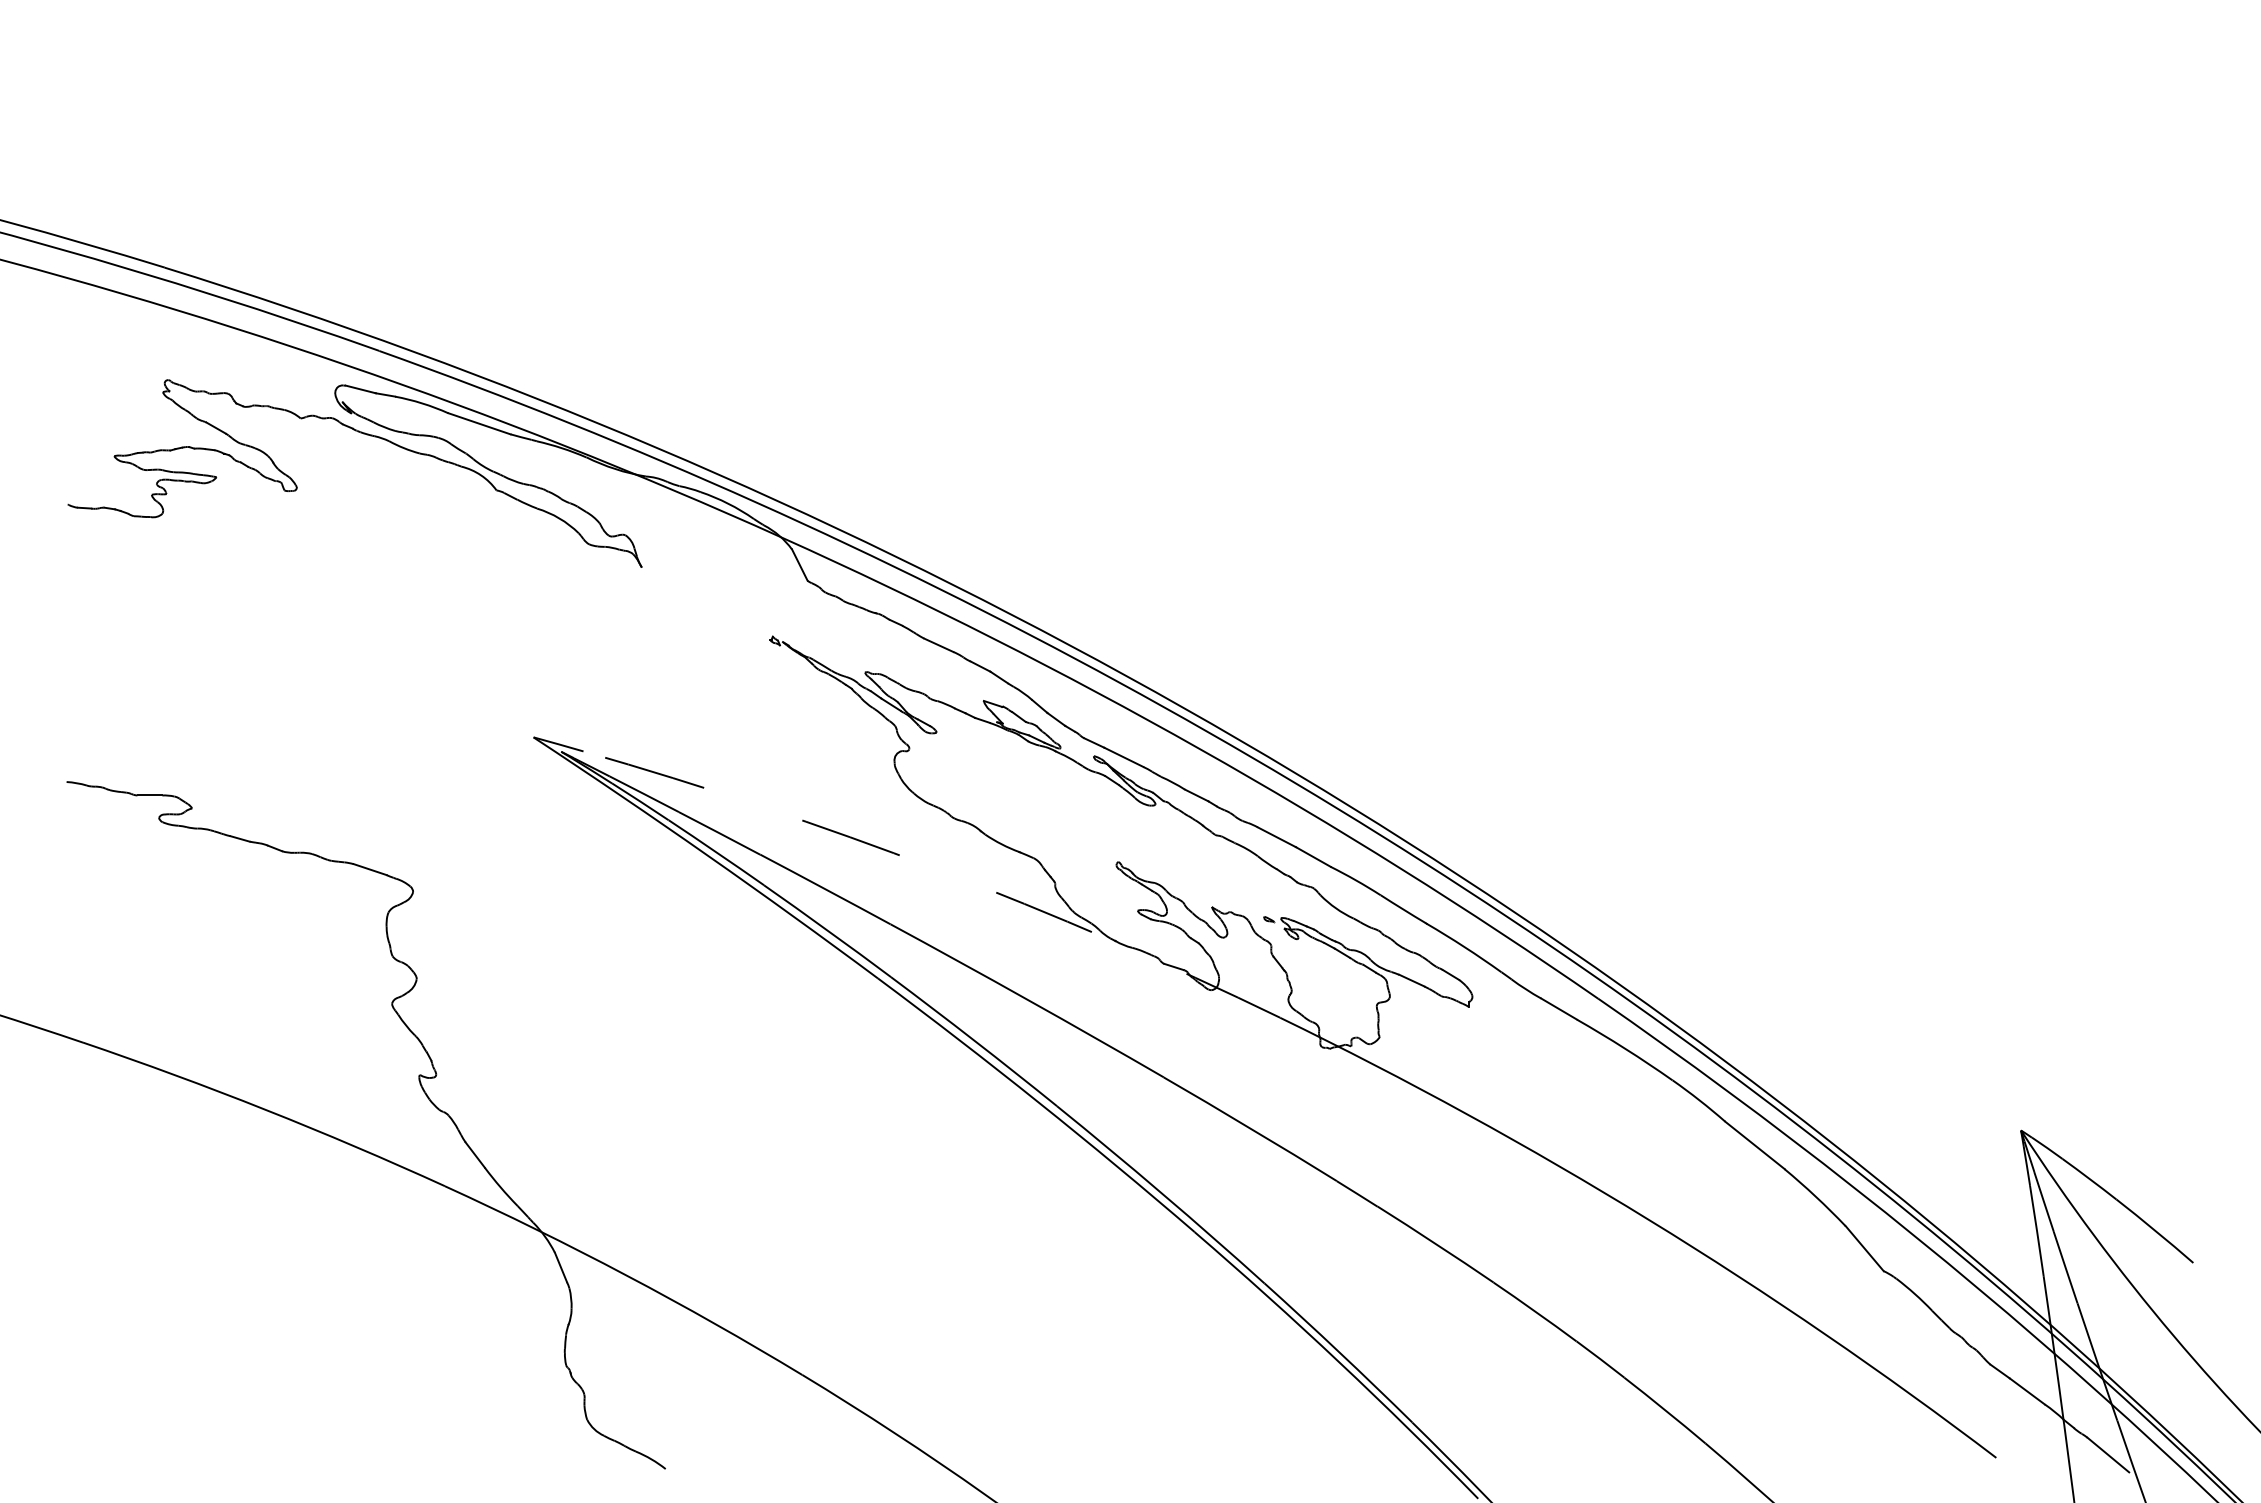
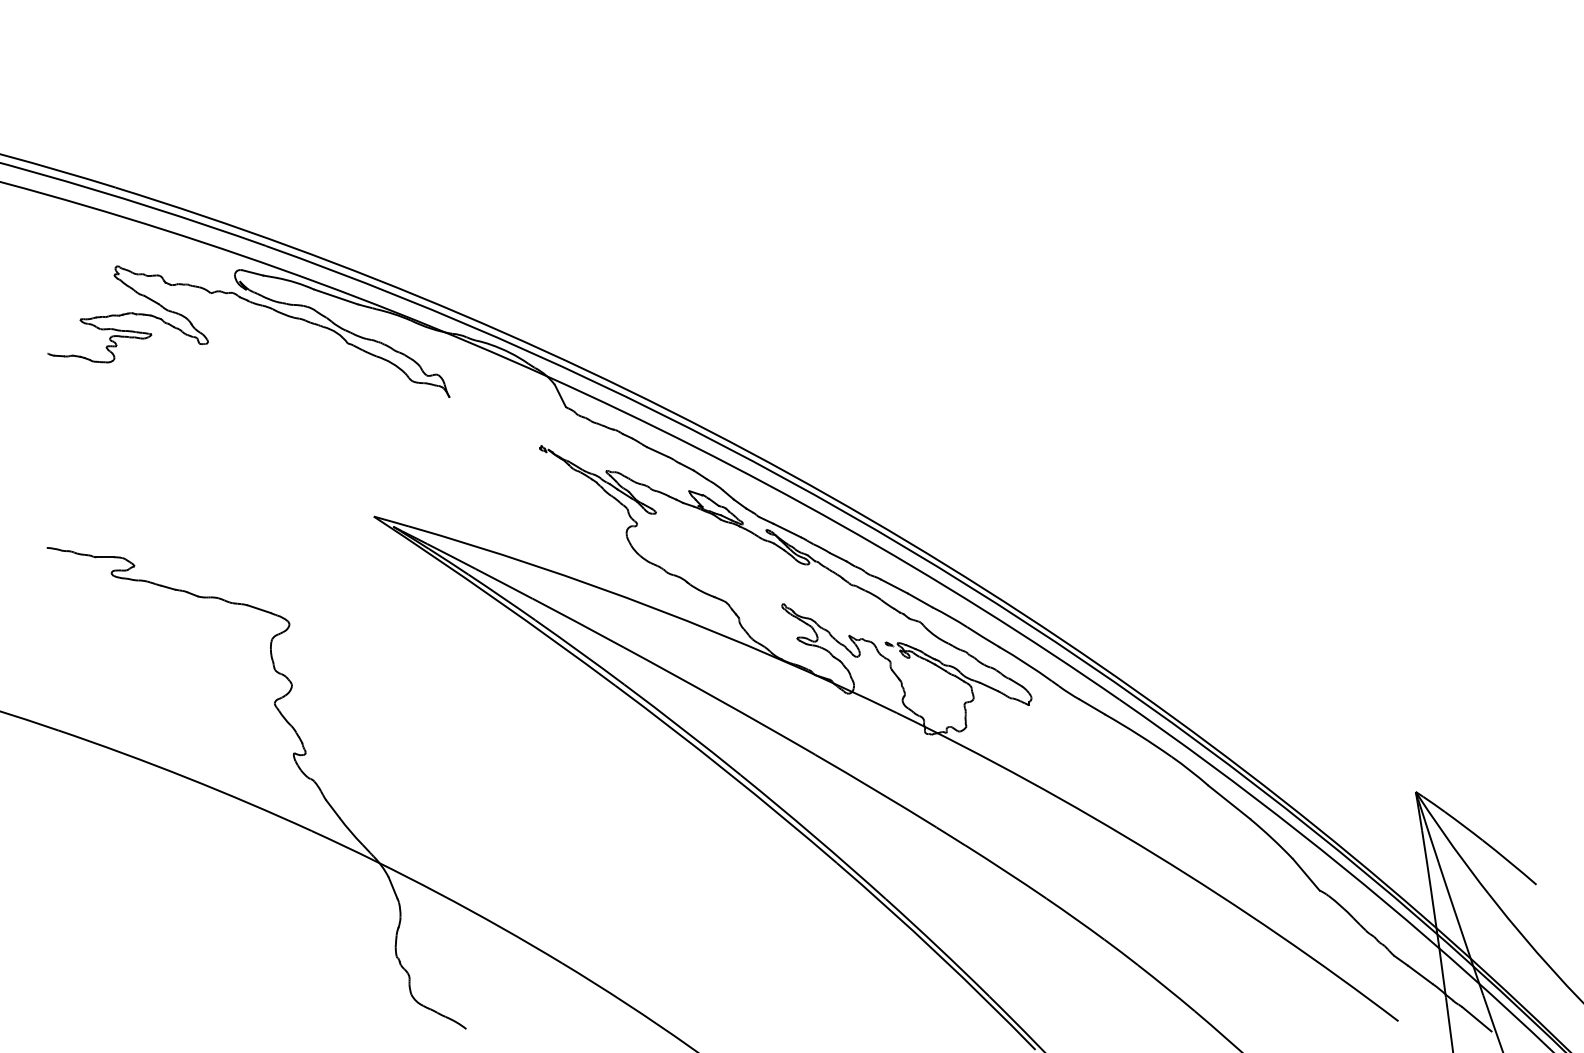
arc: (937, 869) -> (656, 609), dashed -> solid

